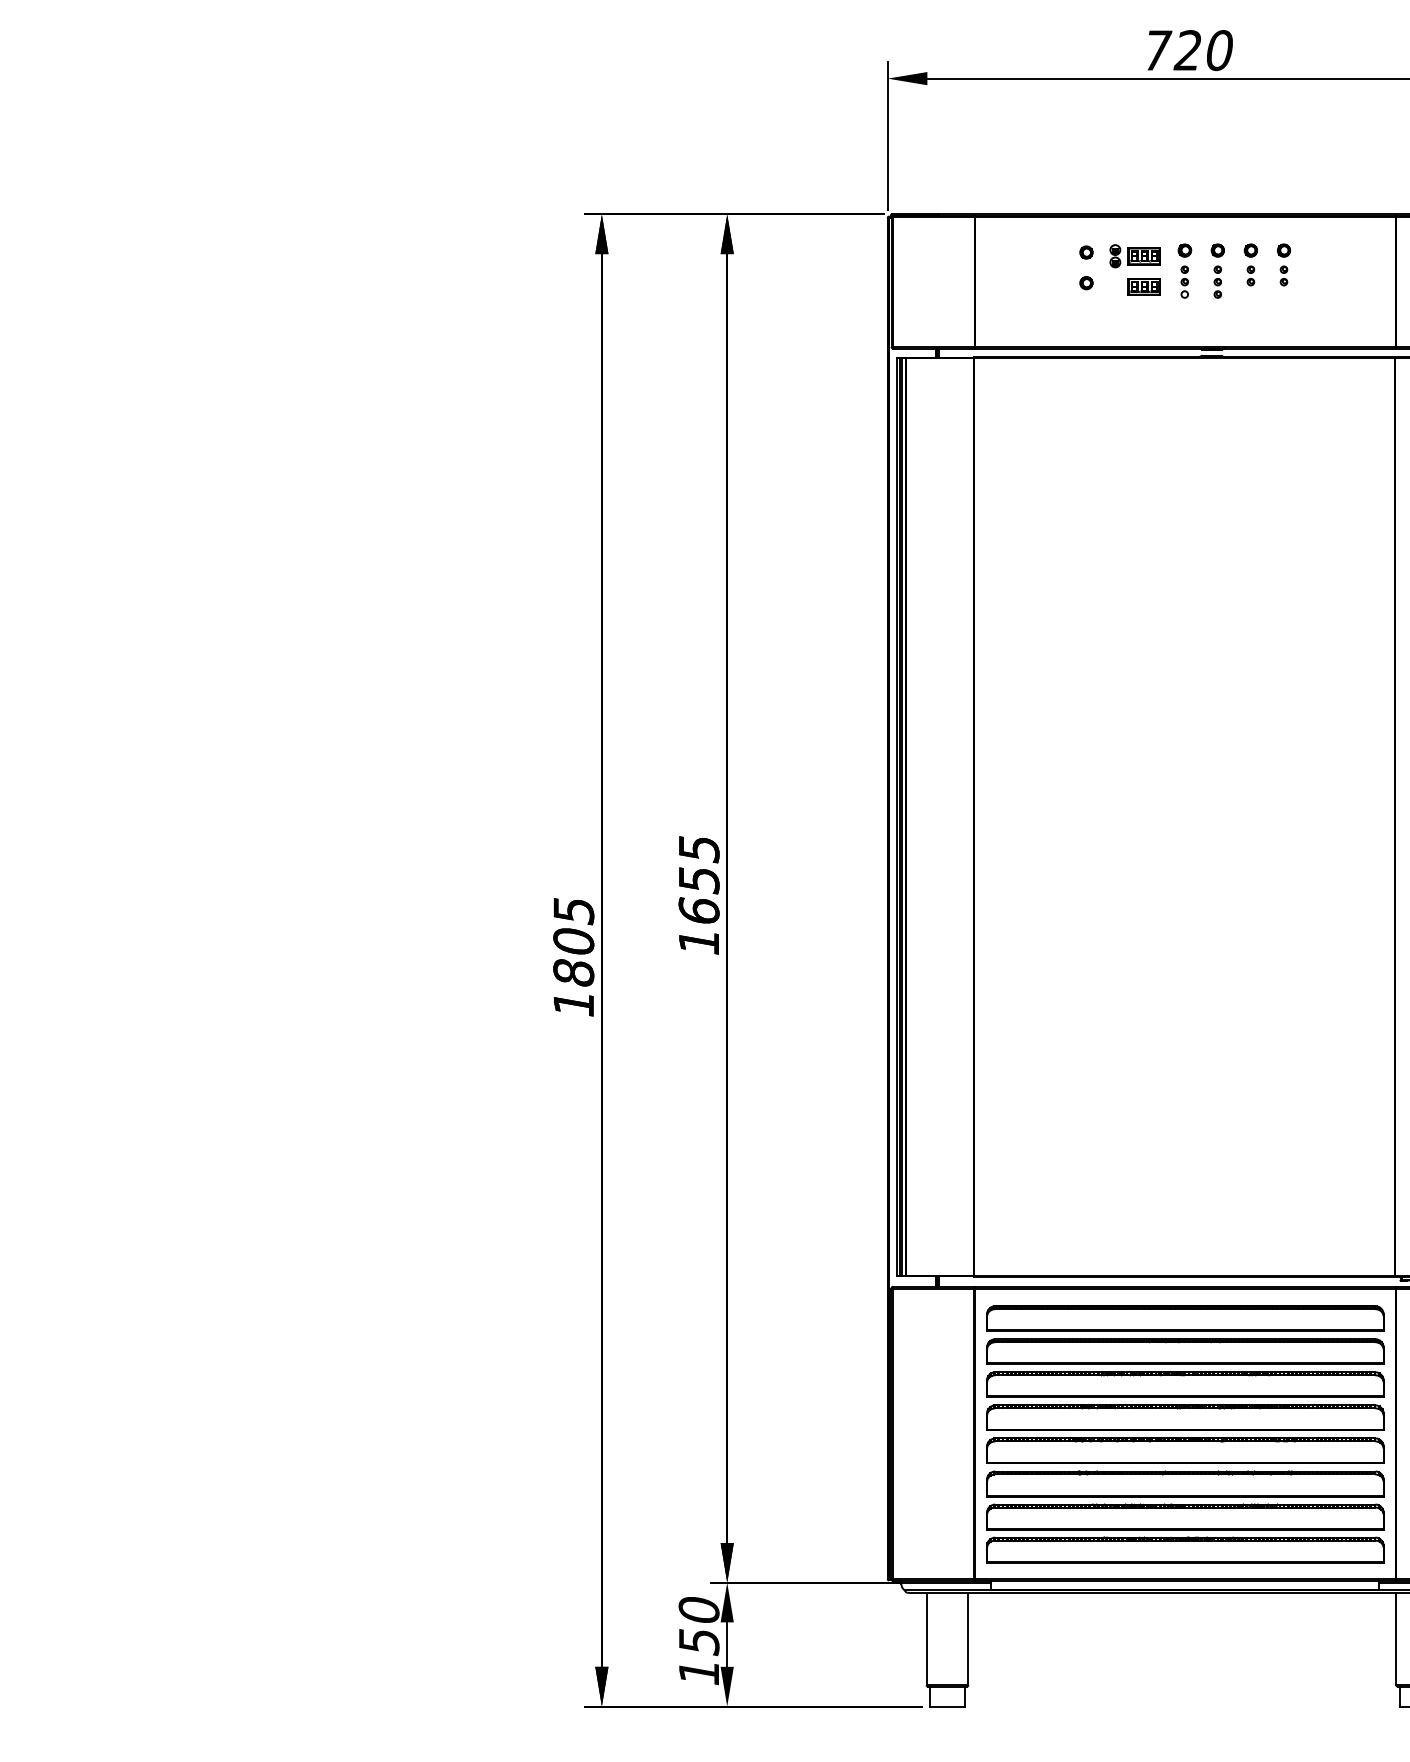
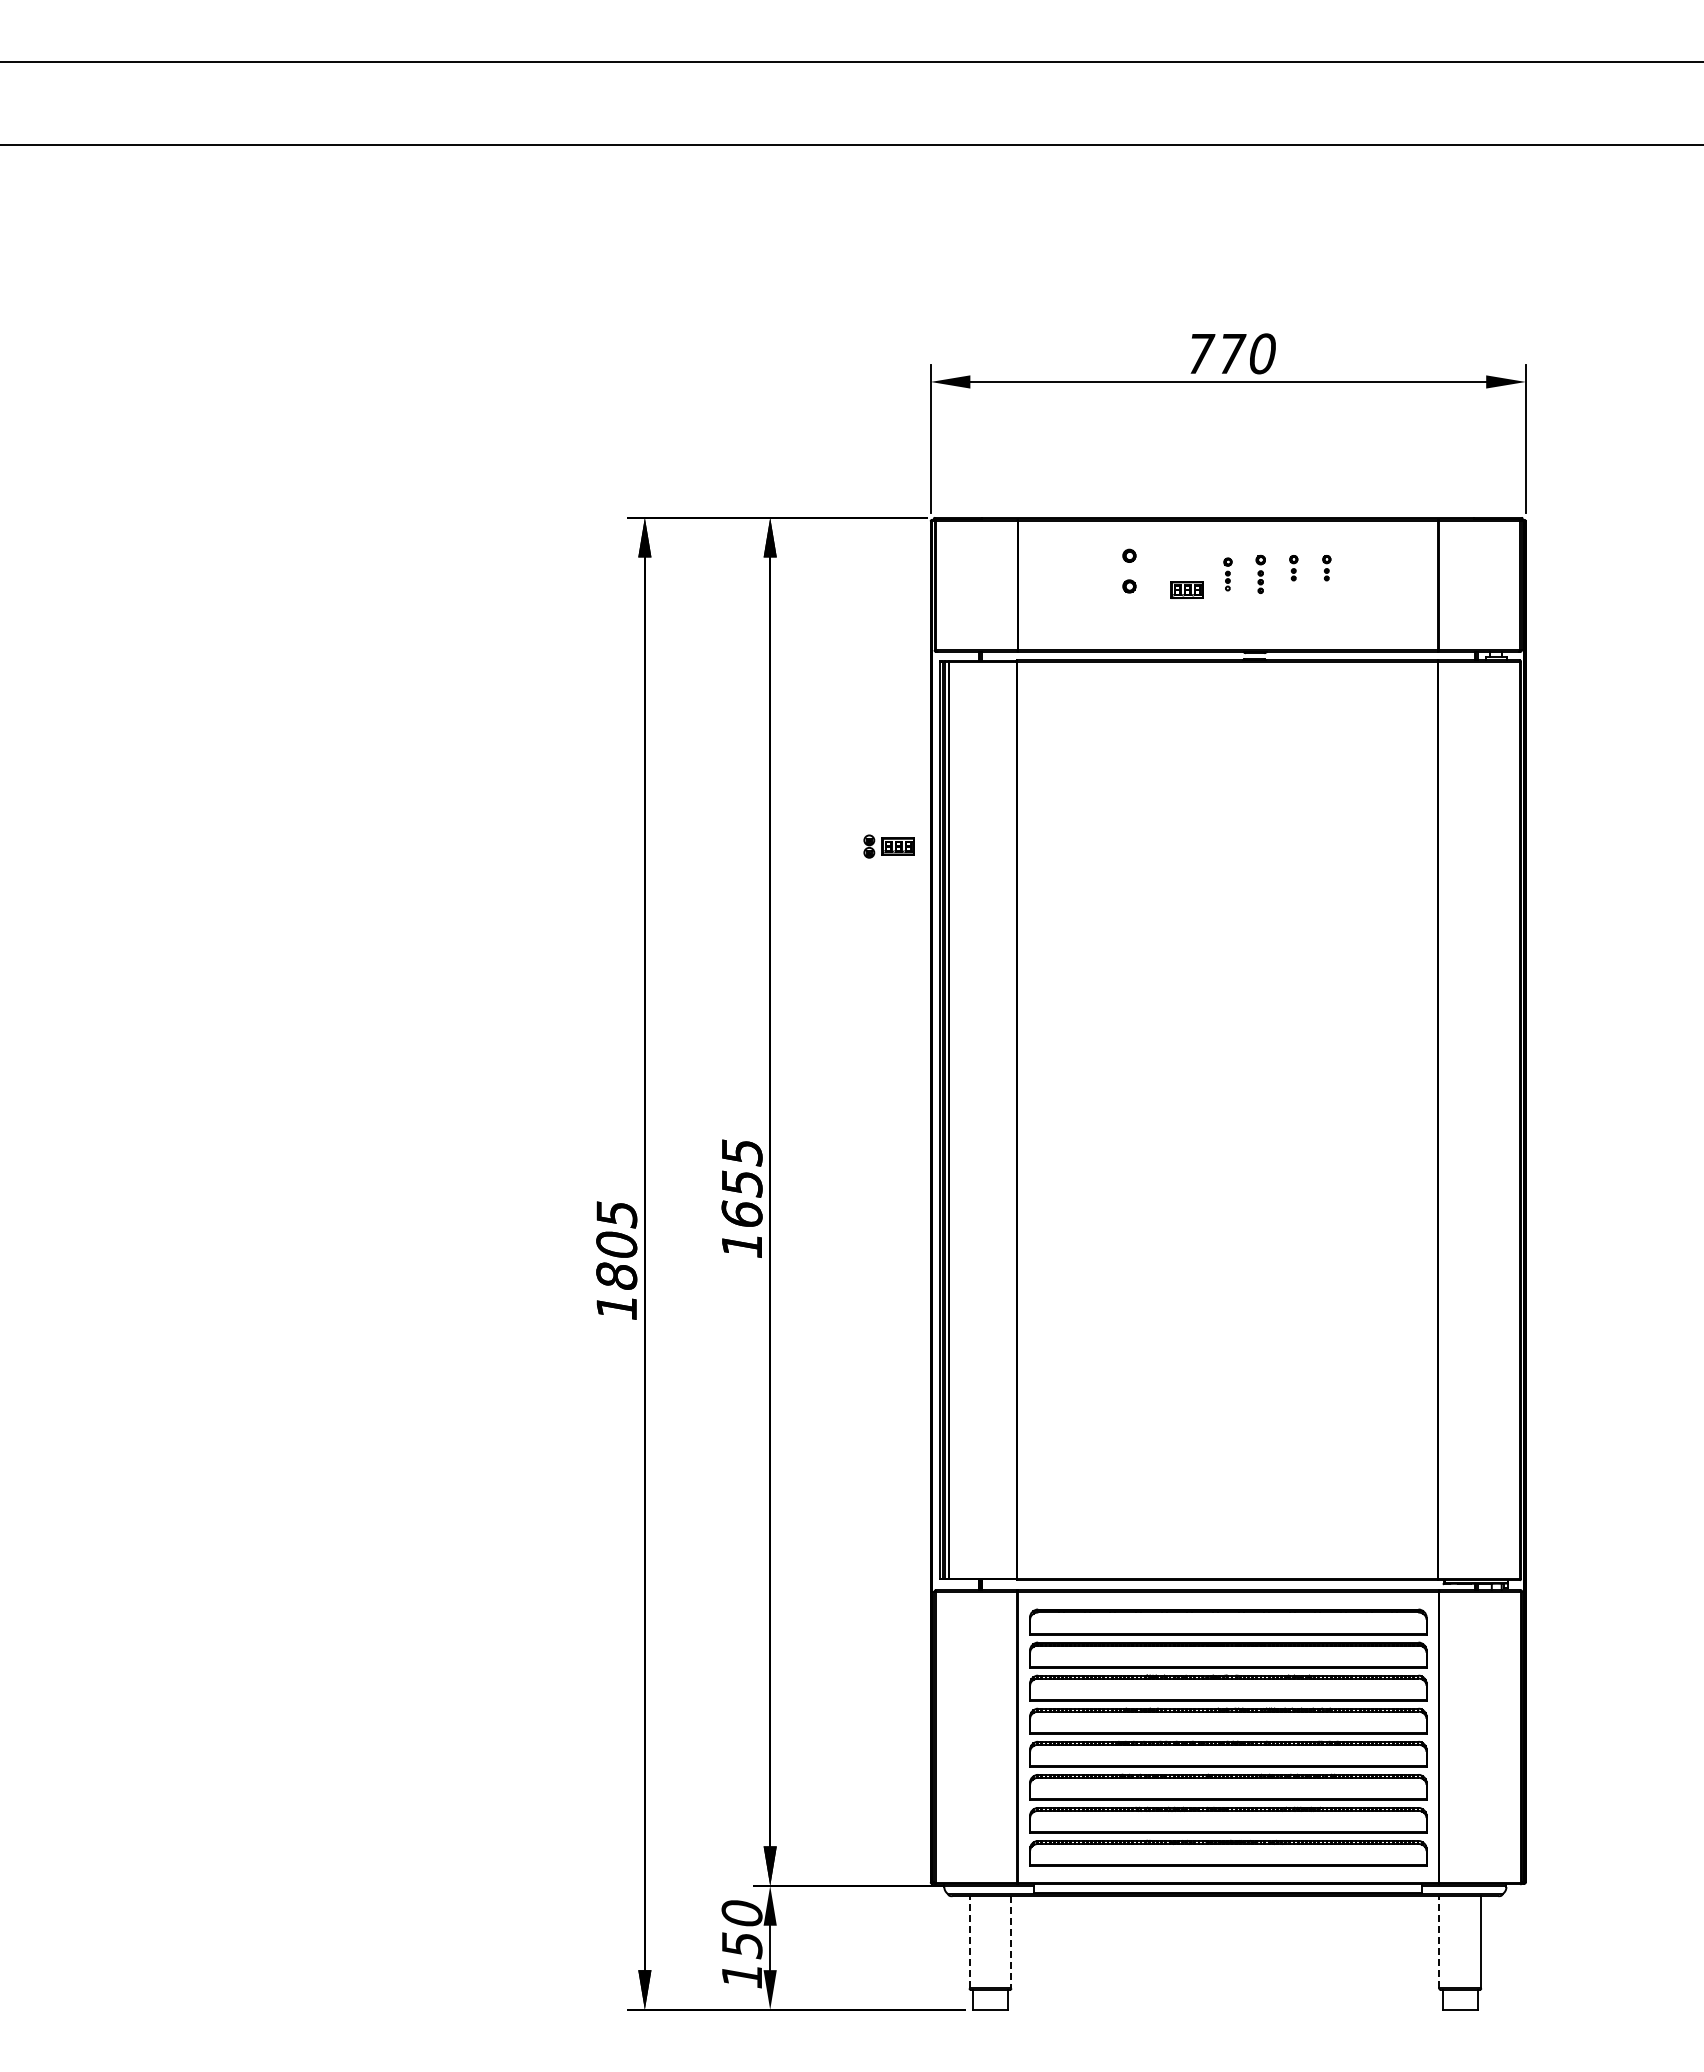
text: (1188, 50) -> (1231, 353), 720 -> 770
part: (1134, 256) -> (888, 846), moved
part: (1250, 264) -> (1293, 567), size x0.6
part: (1283, 264) -> (1326, 567), size x0.6
part: (1184, 271) -> (1227, 574), size x0.6
part: (1217, 271) -> (1260, 574), size x0.7
line: (926, 1638) -> (969, 1941), solid -> dashed
line: (1396, 1638) -> (1439, 1941), solid -> dashed
line: (968, 1639) -> (1011, 1942), solid -> dashed

